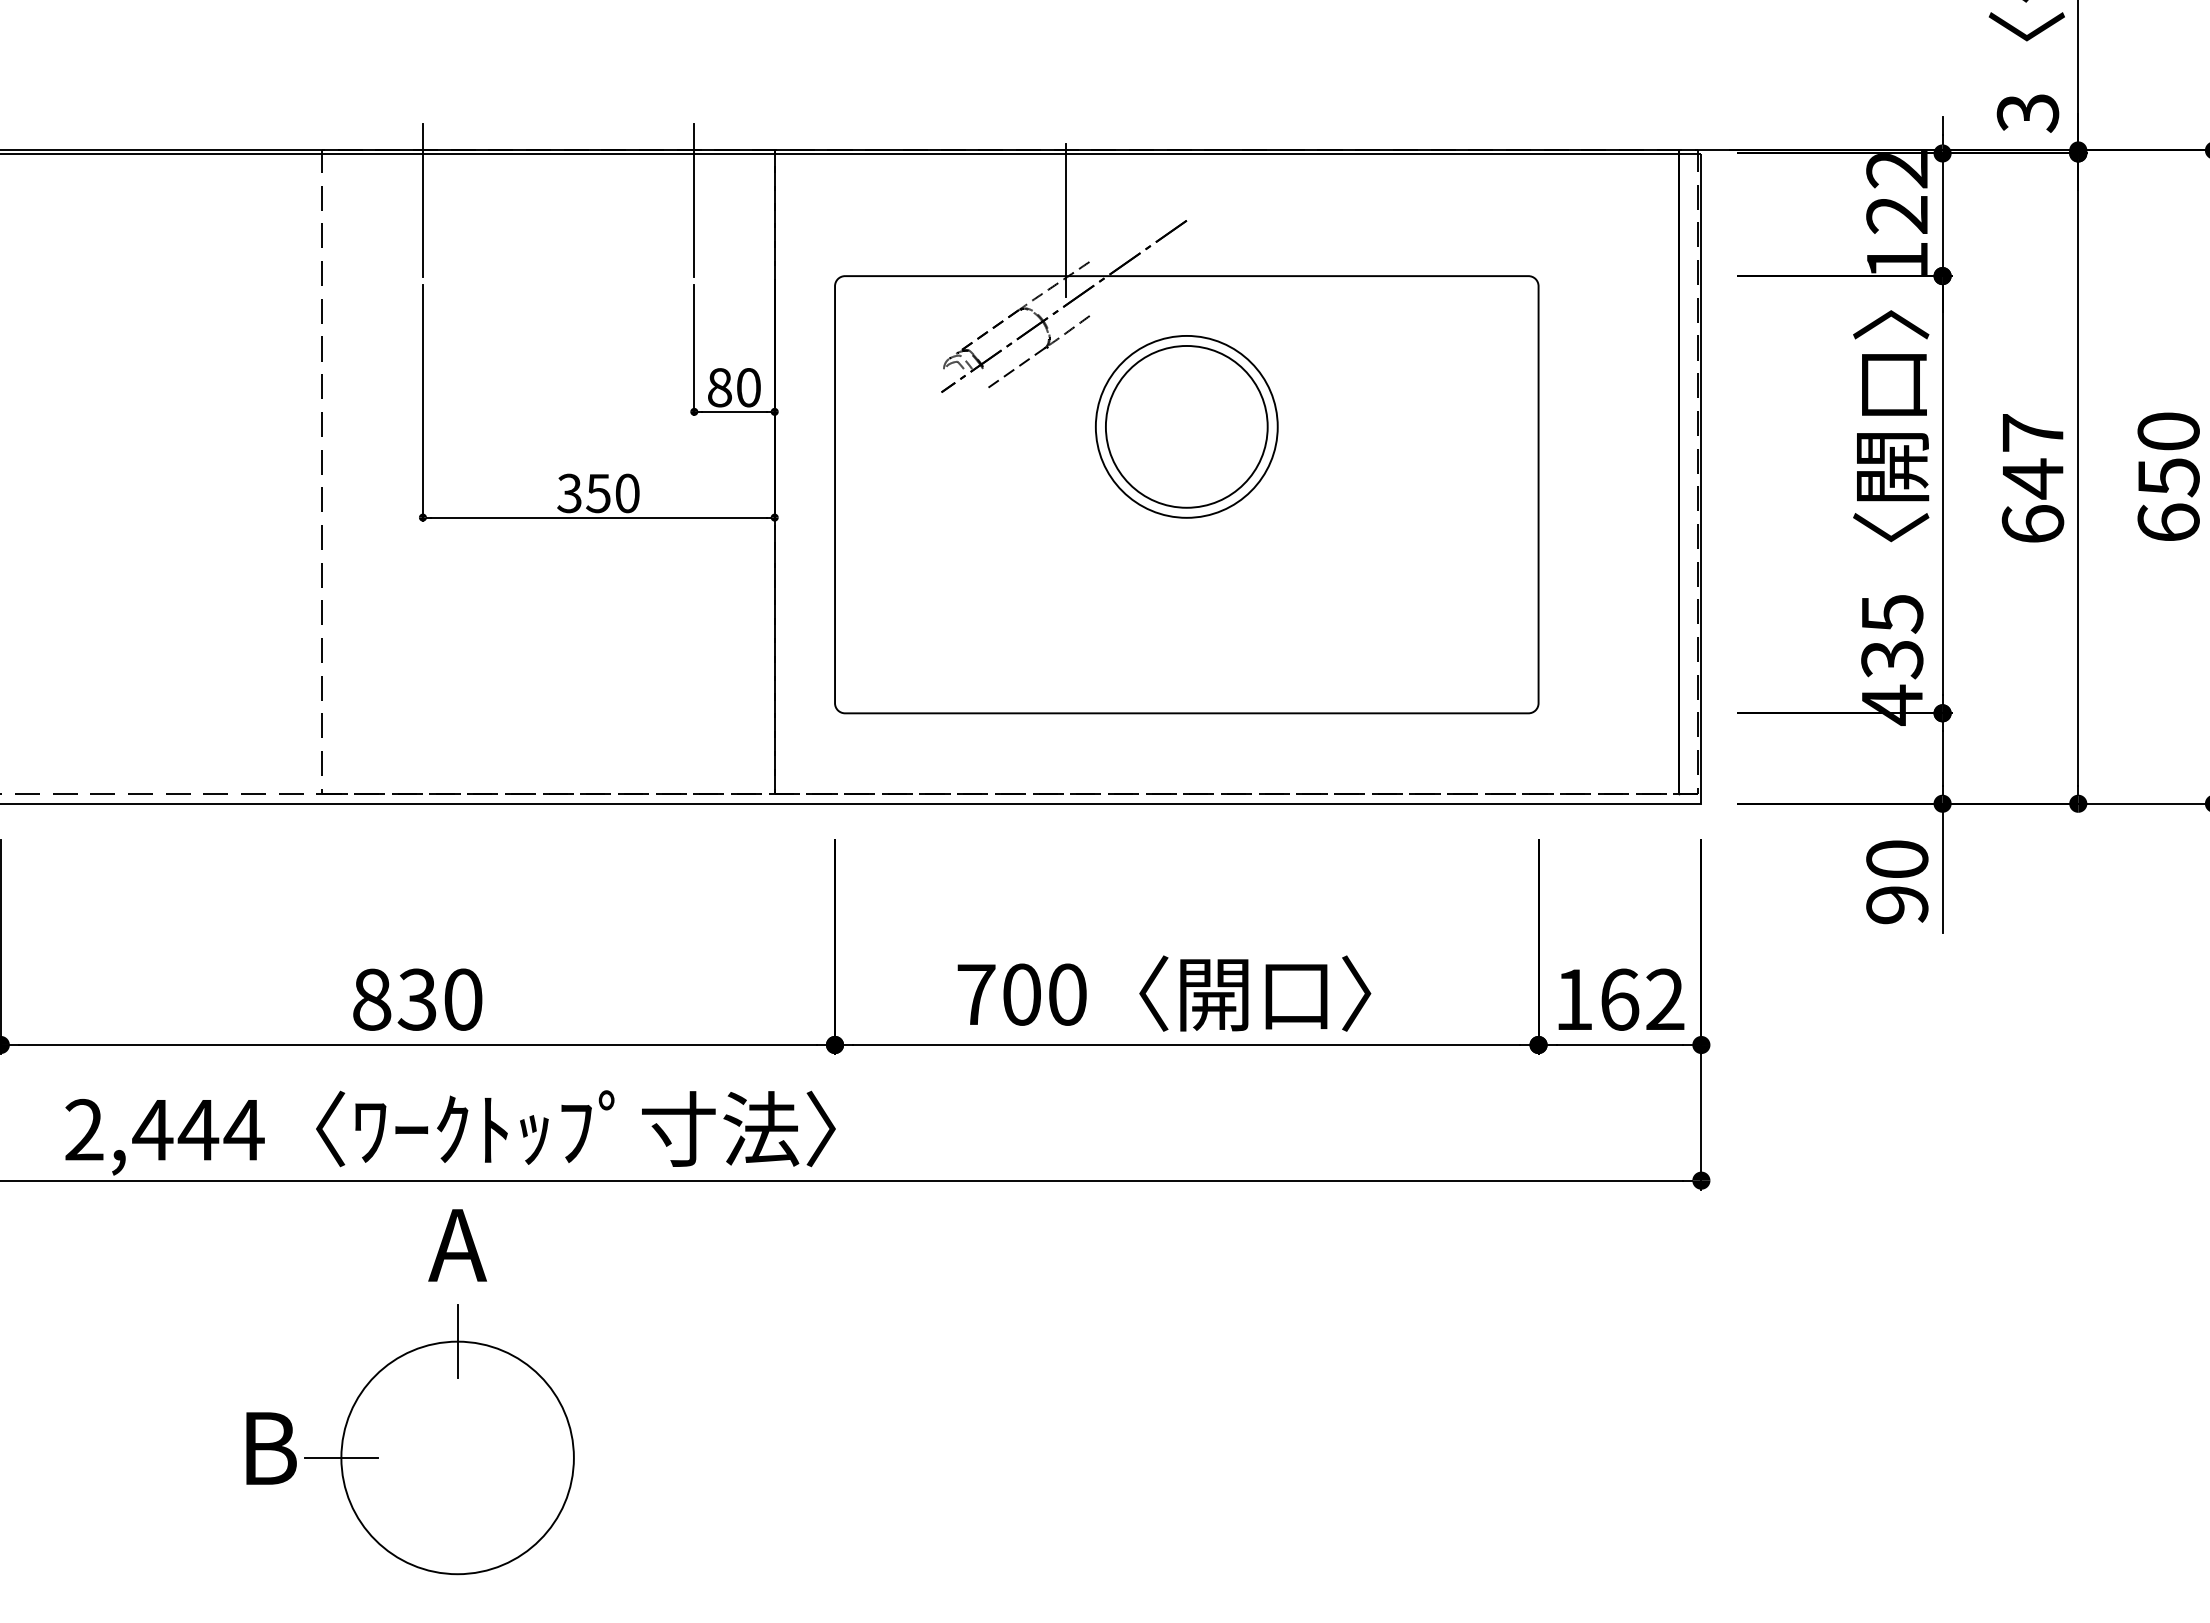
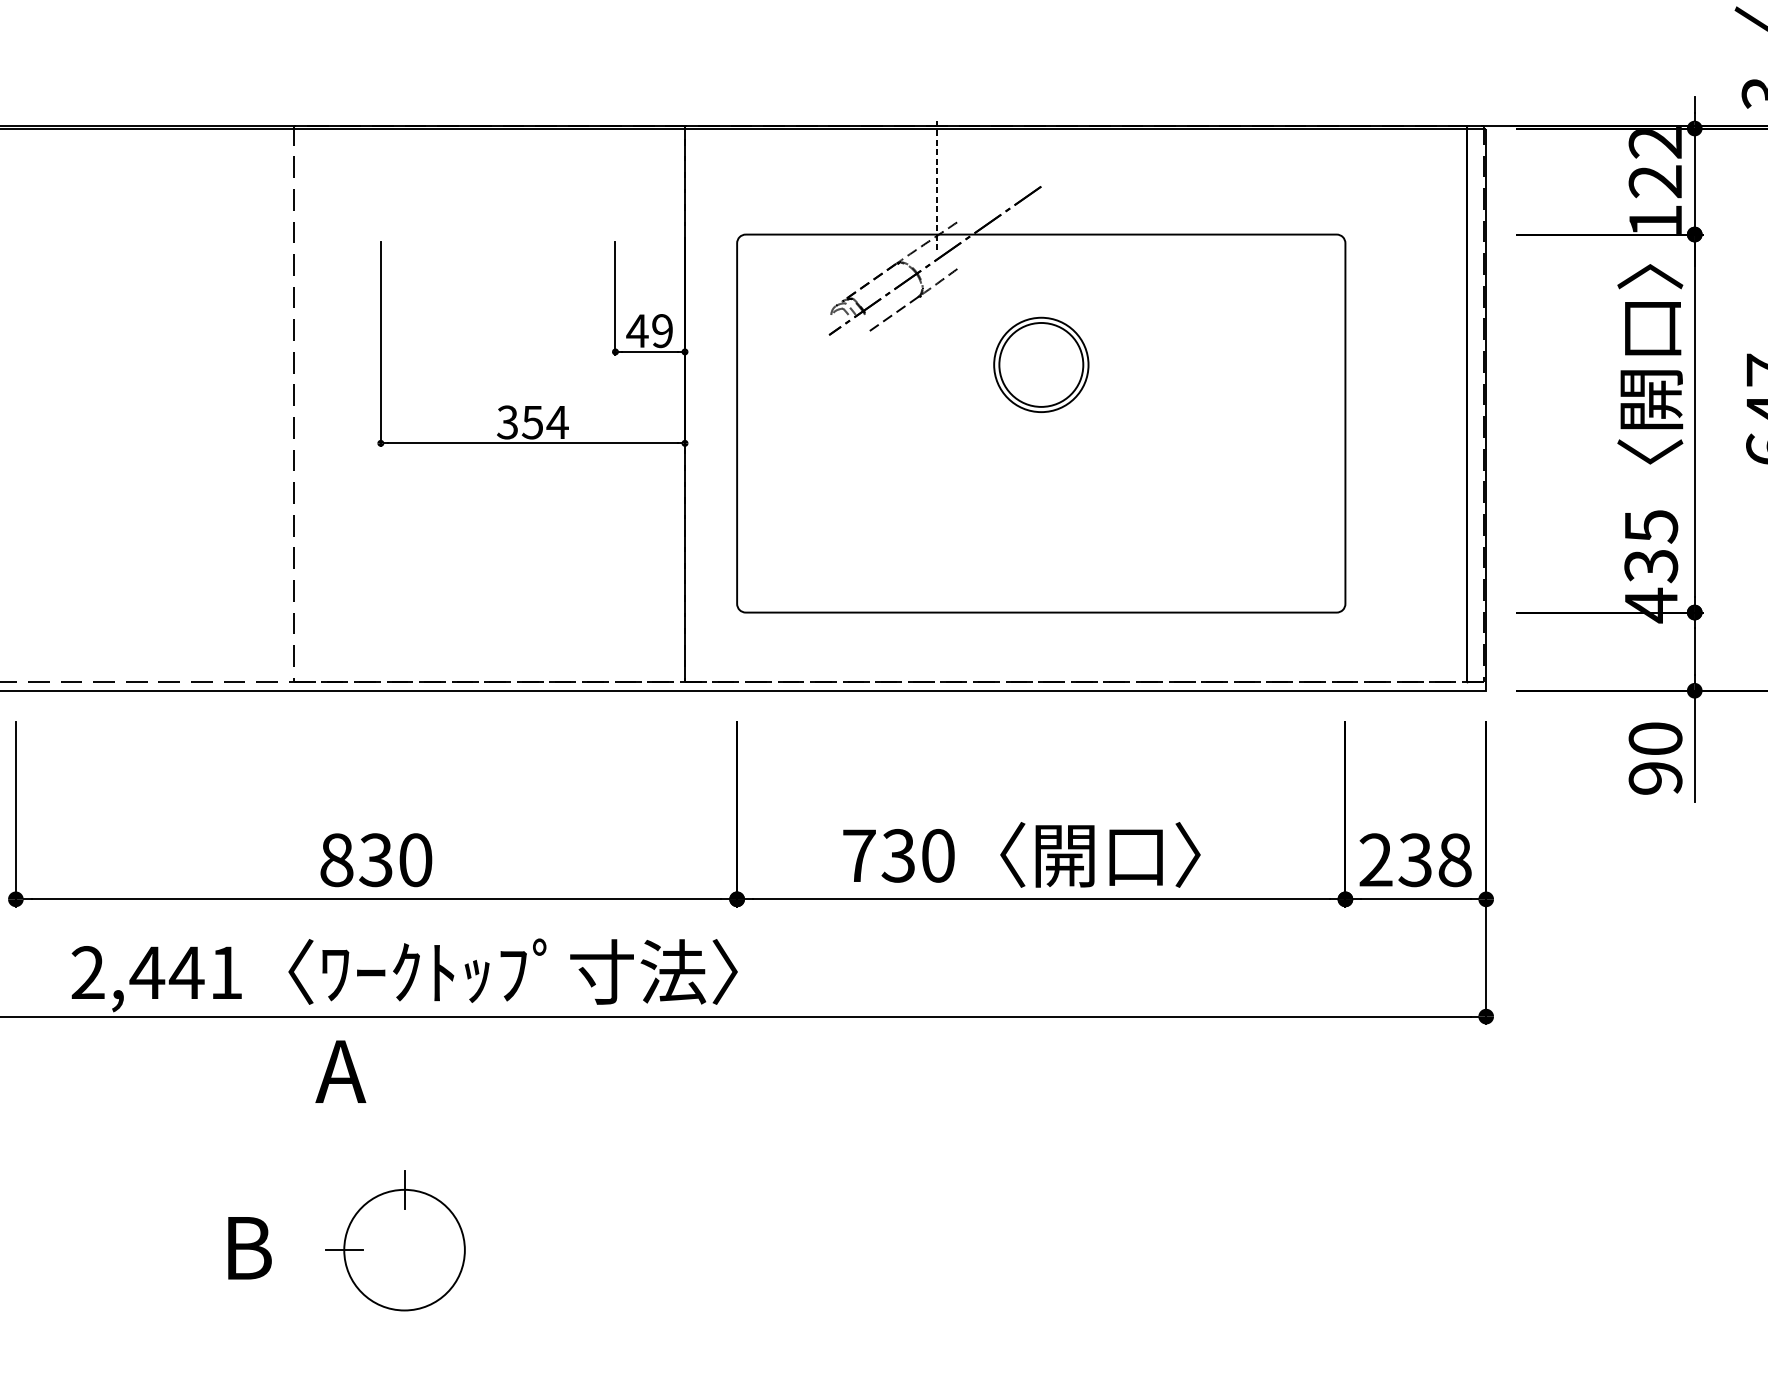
line: (422, 200) -> (380, 169), removed
line: (694, 200) -> (615, 169), removed
line: (1066, 221) -> (937, 187), solid -> dashed
text: (733, 387) -> (649, 330), 80 -> 49
part: (1186, 426) -> (1041, 364), size x0.6
text: (627, 493) -> (557, 422), 350 -> 354
text: (1021, 994) -> (898, 855), 700 -> 730
text: (1619, 999) -> (1415, 860), 162 -> 238
text: (243, 1130) -> (225, 973), 2,444 -> 2,441
text: (457, 1245) -> (340, 1071), moved
part: (439, 1439) -> (395, 1240), size x0.6

